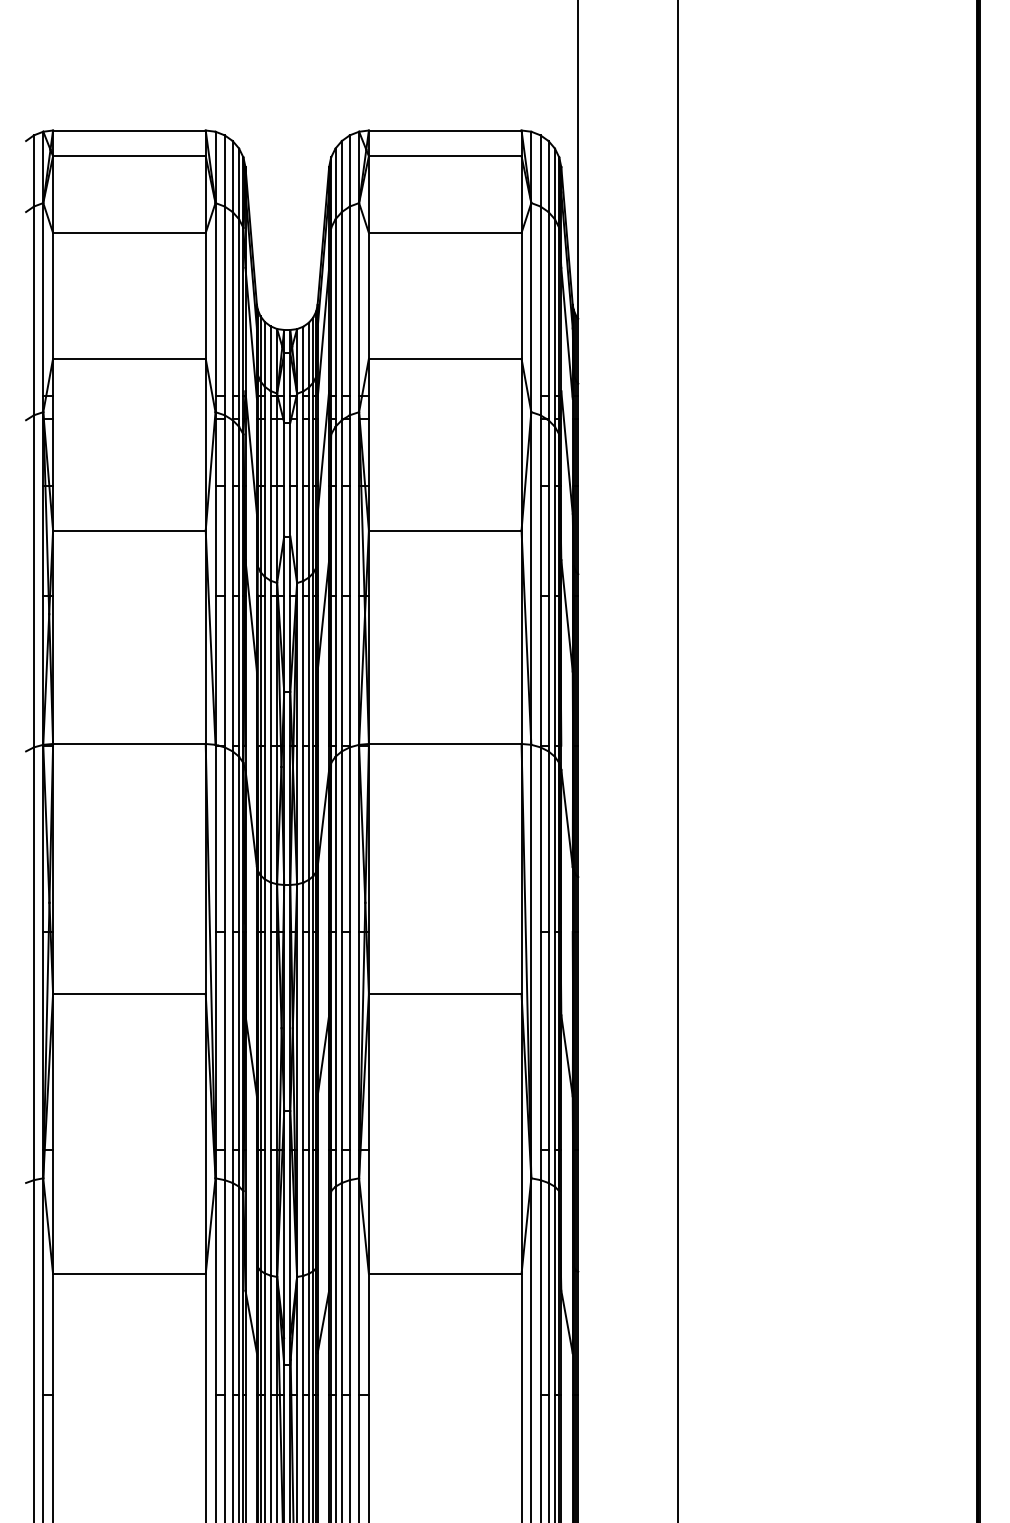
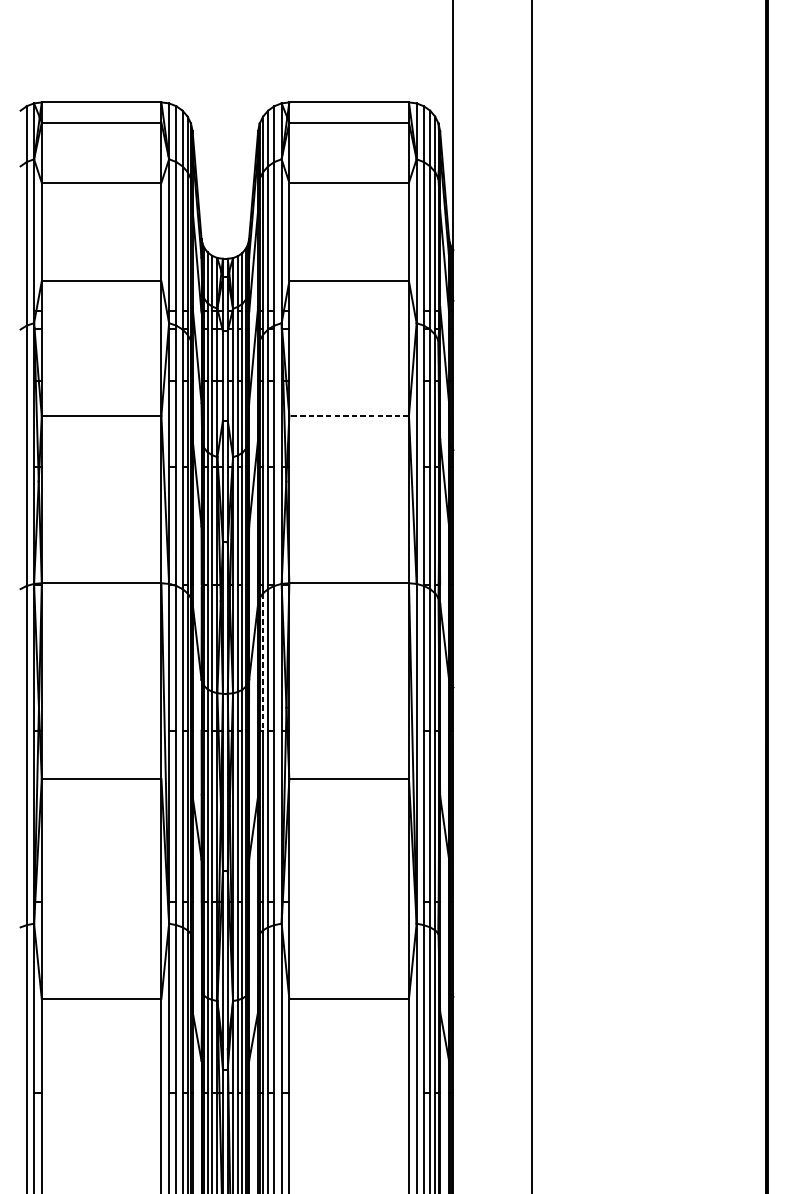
line: (444, 530) -> (348, 415), solid -> dashed
line: (335, 844) -> (263, 662), solid -> dashed

